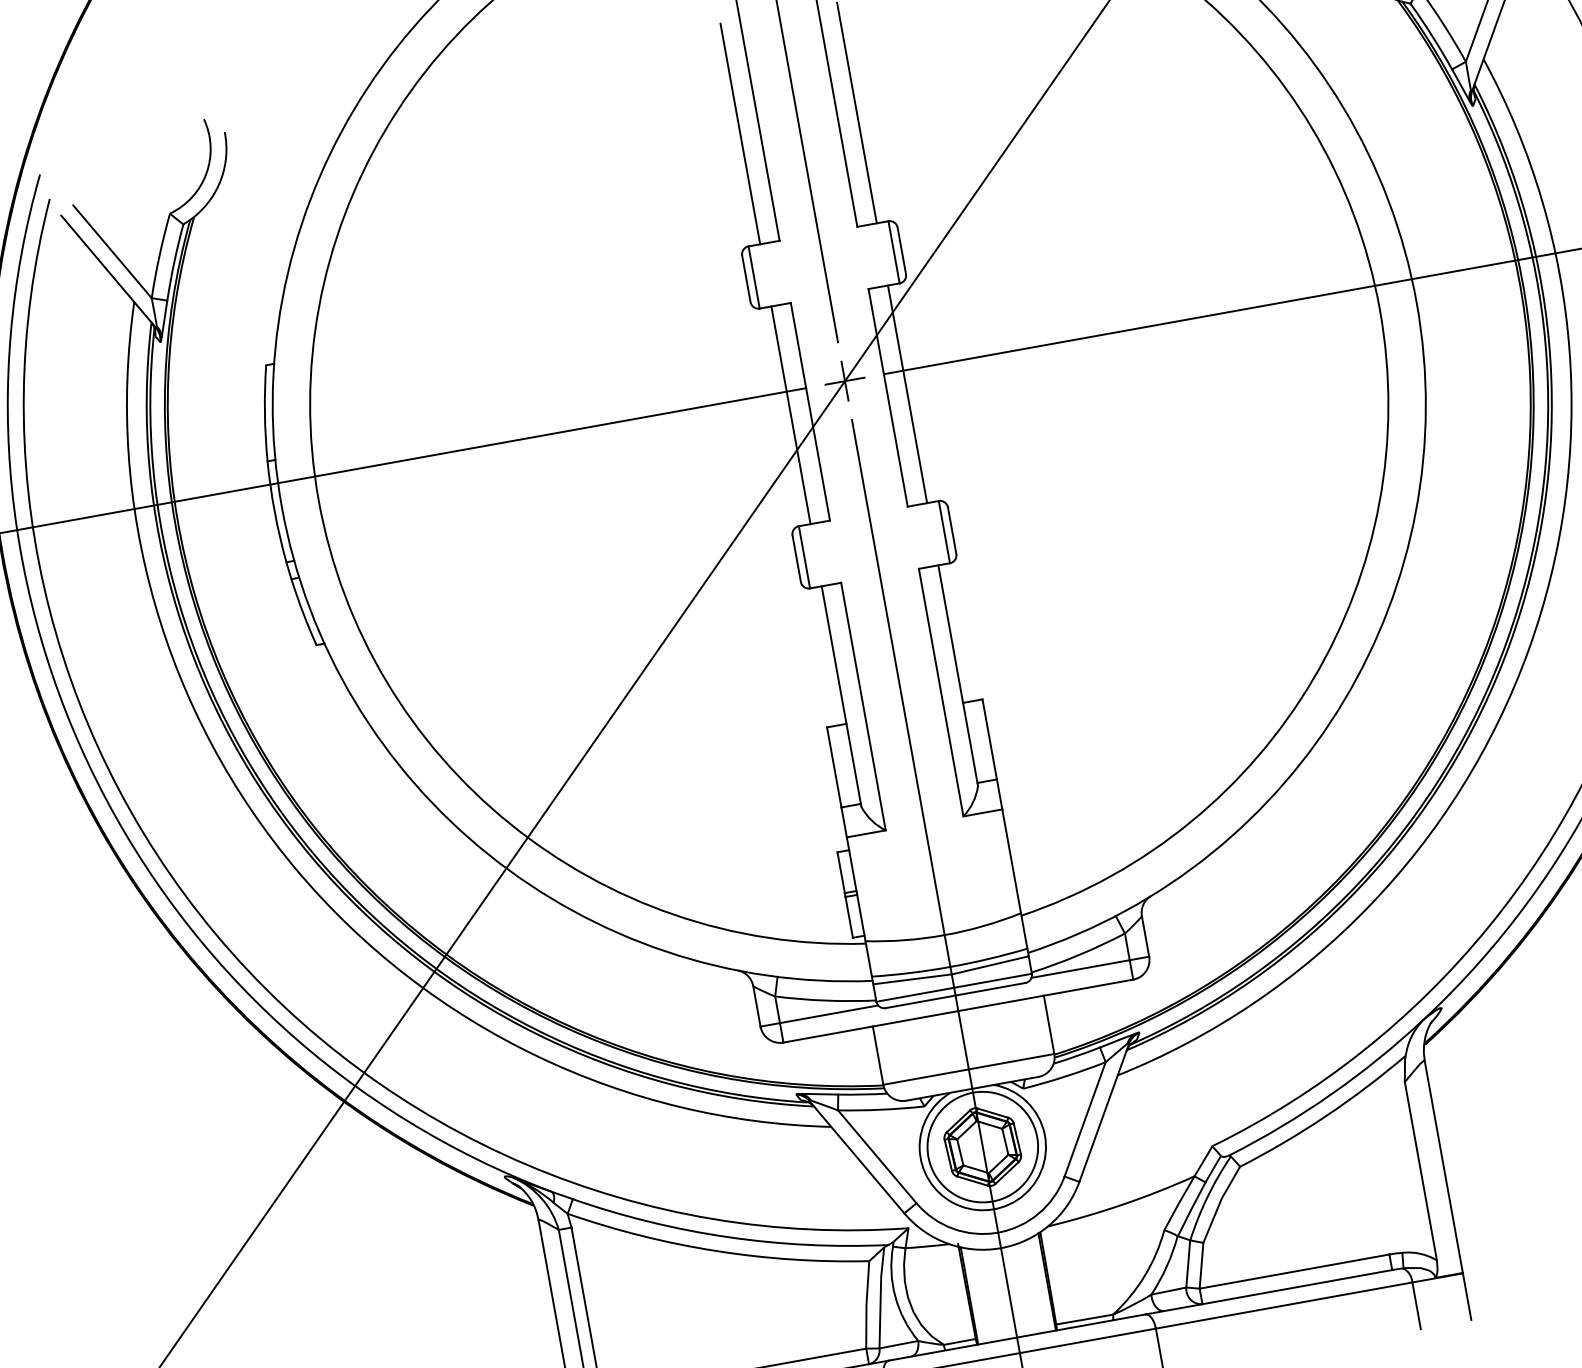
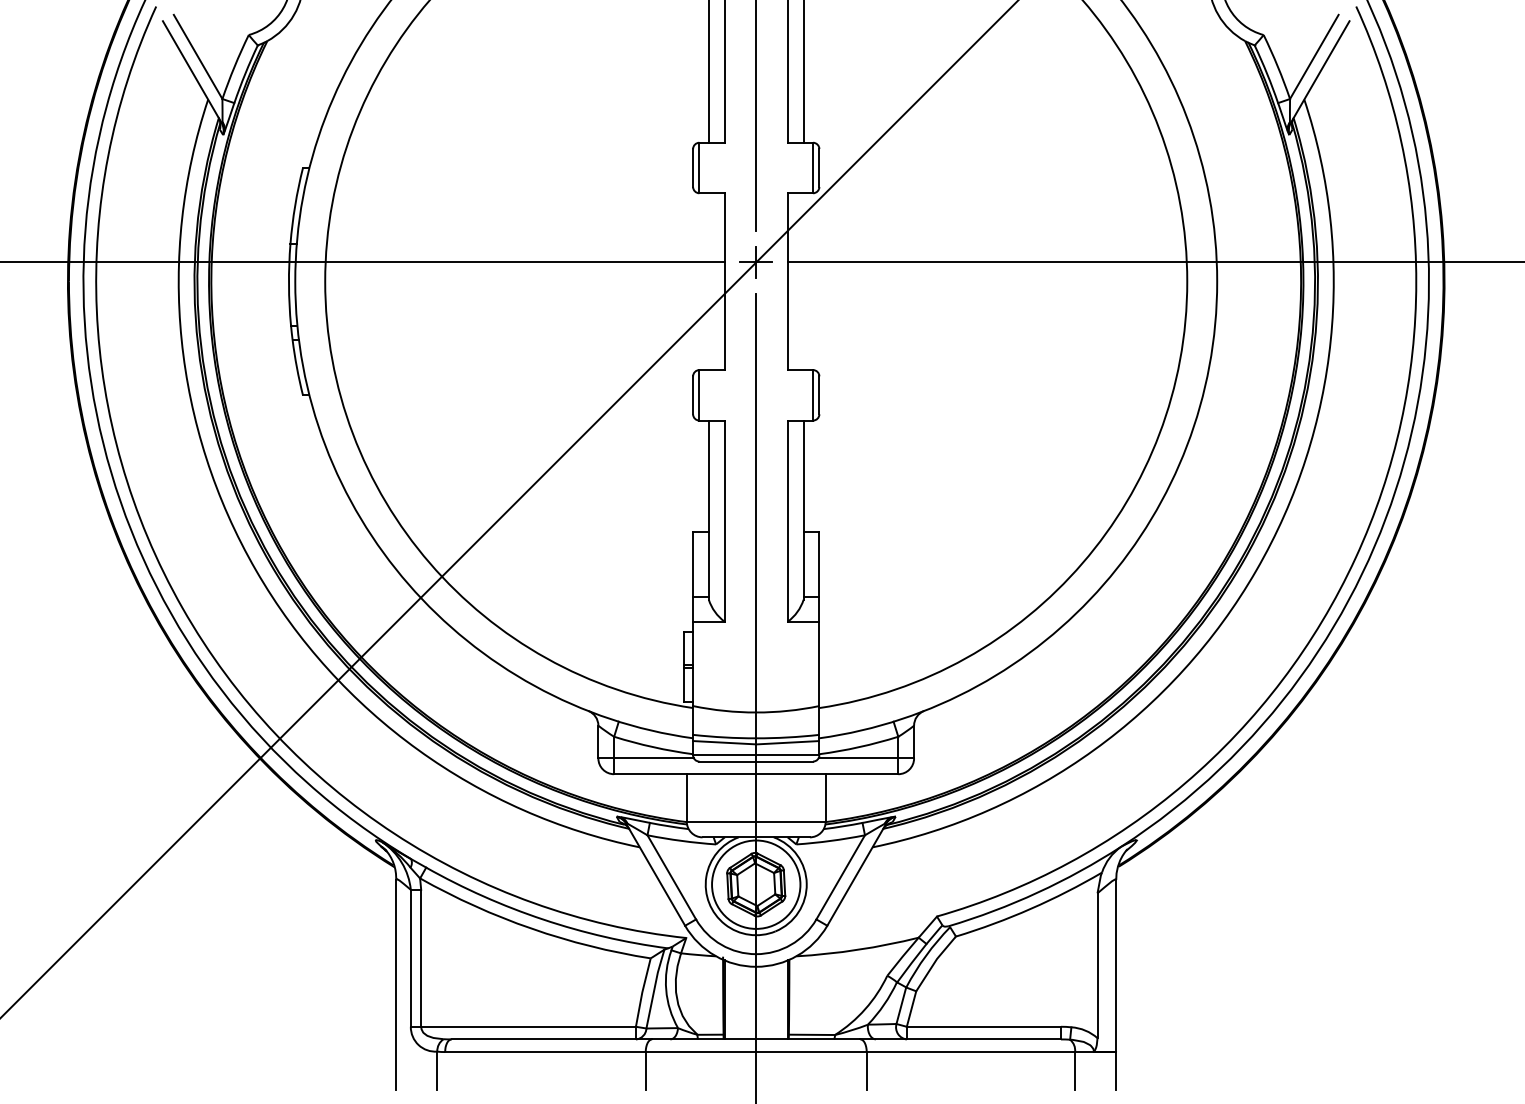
line: (907, 394) -> (803, 281), removed
line: (790, 415) -> (708, 281), removed

